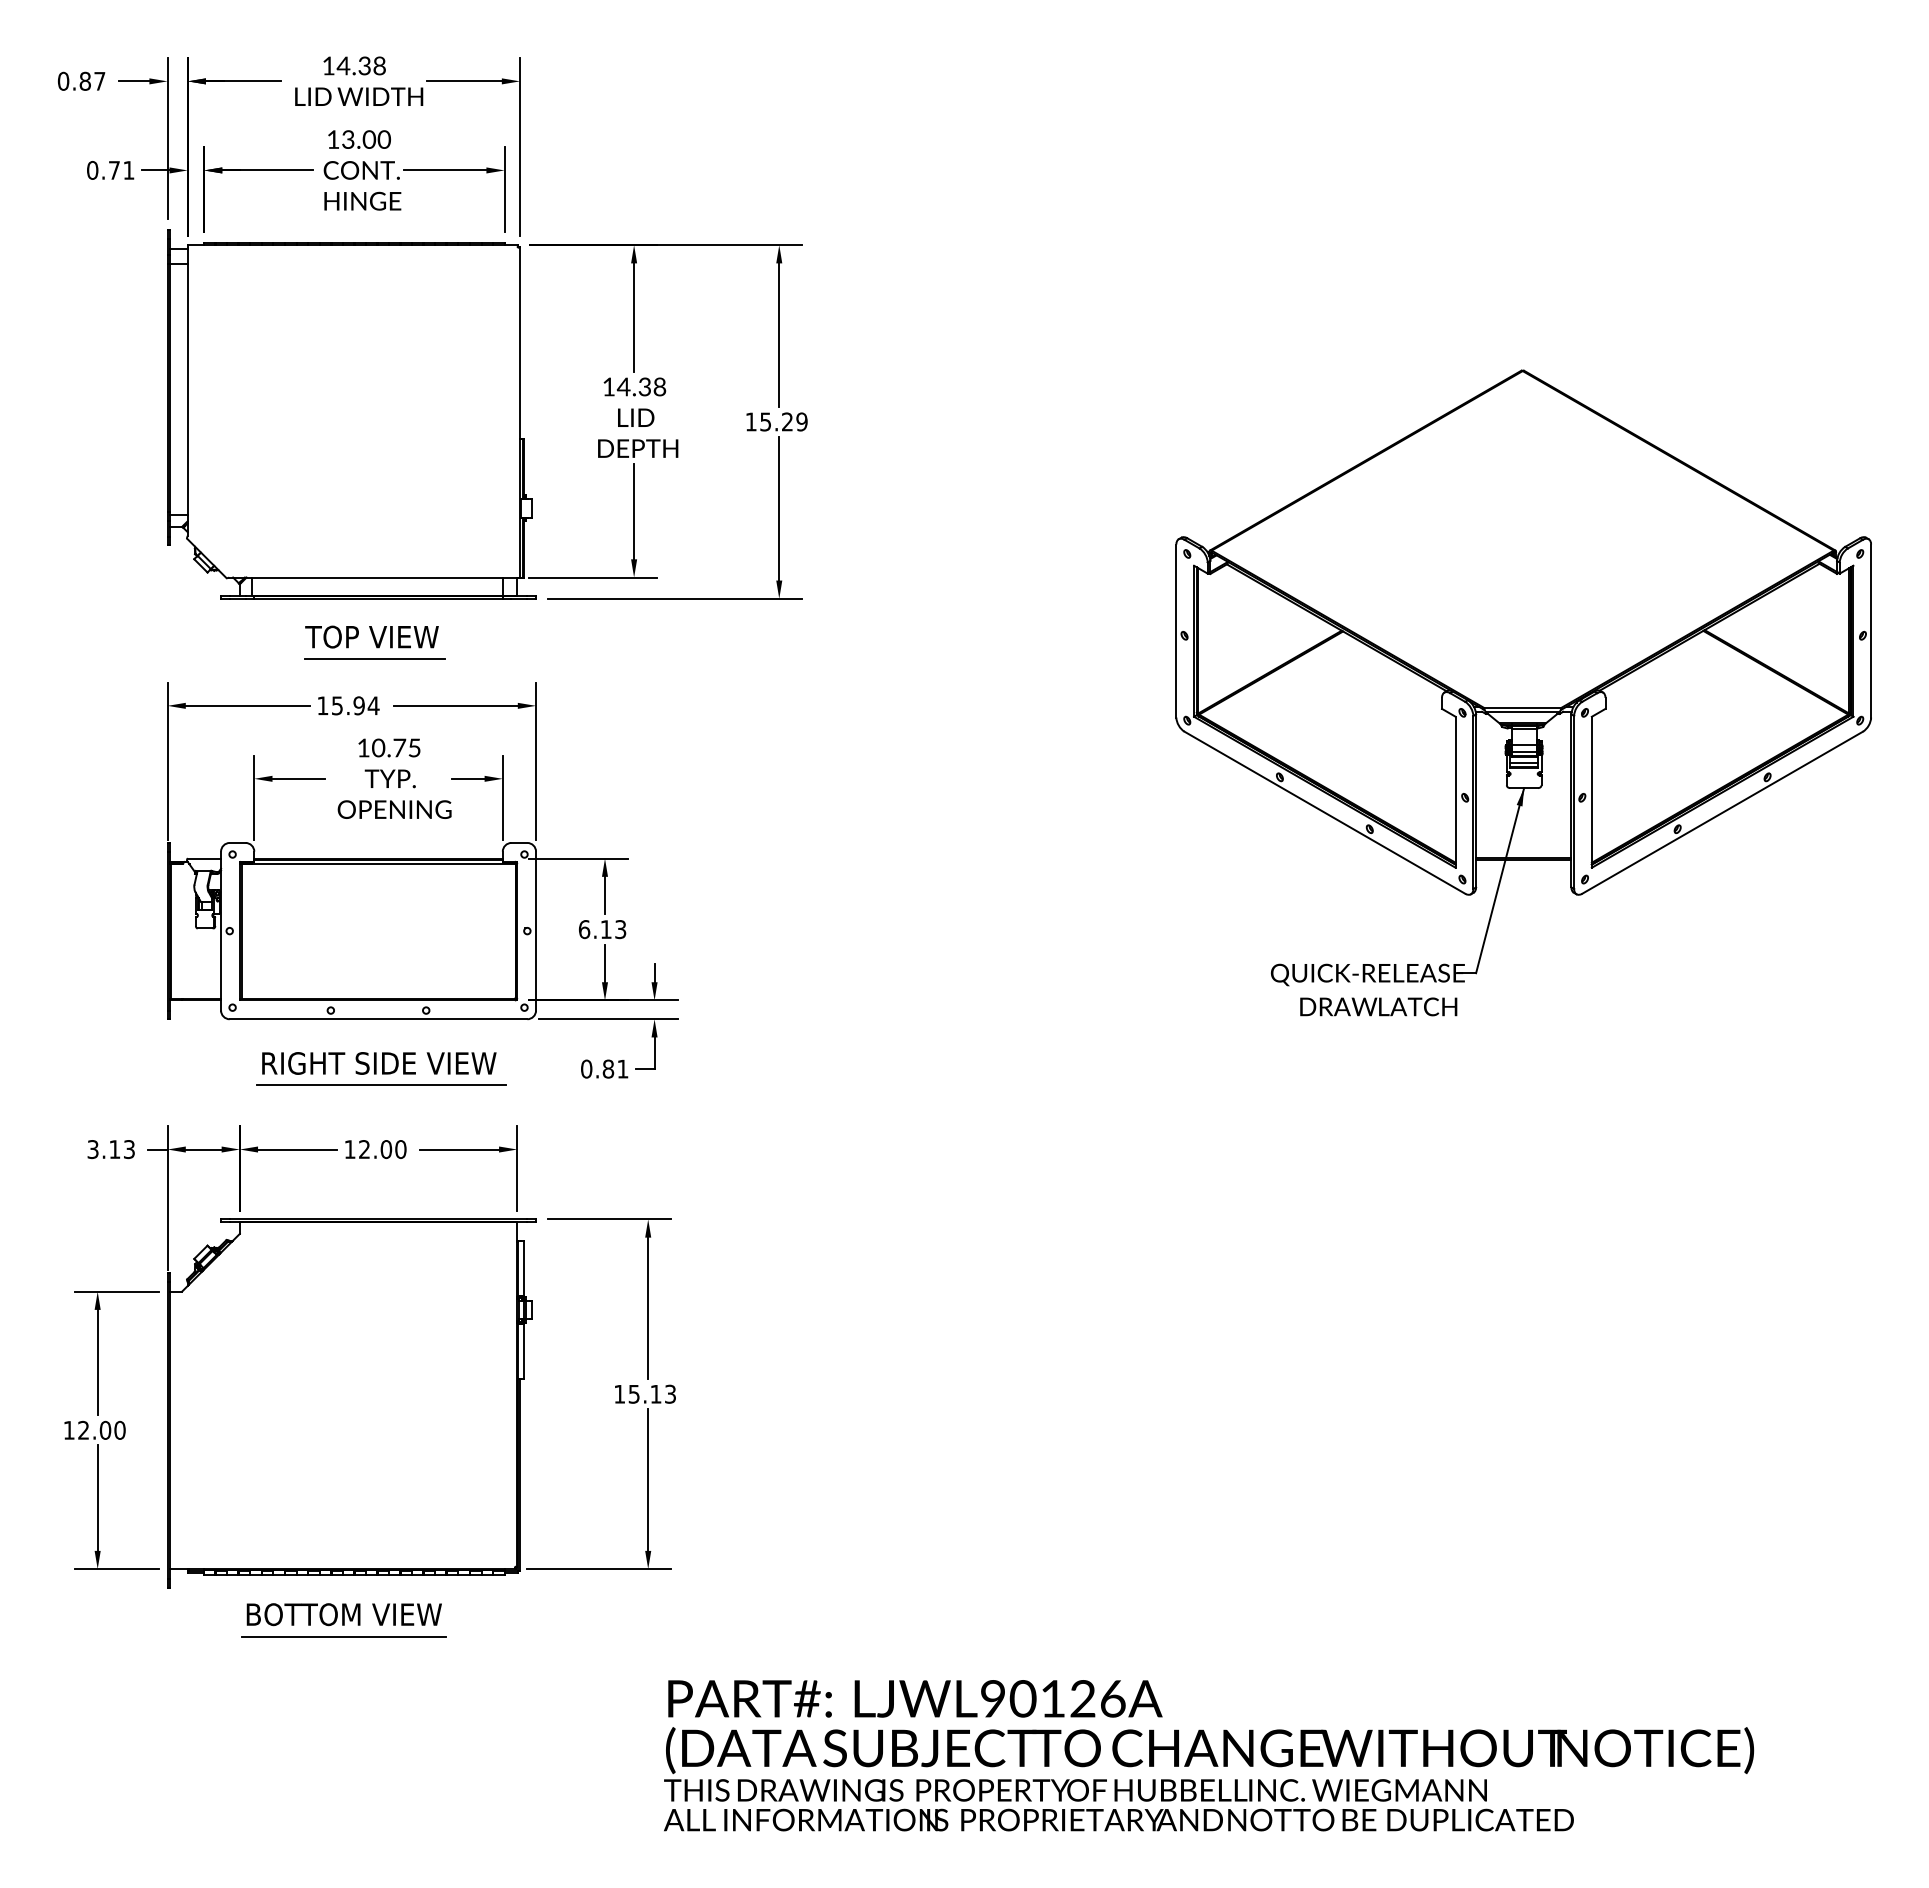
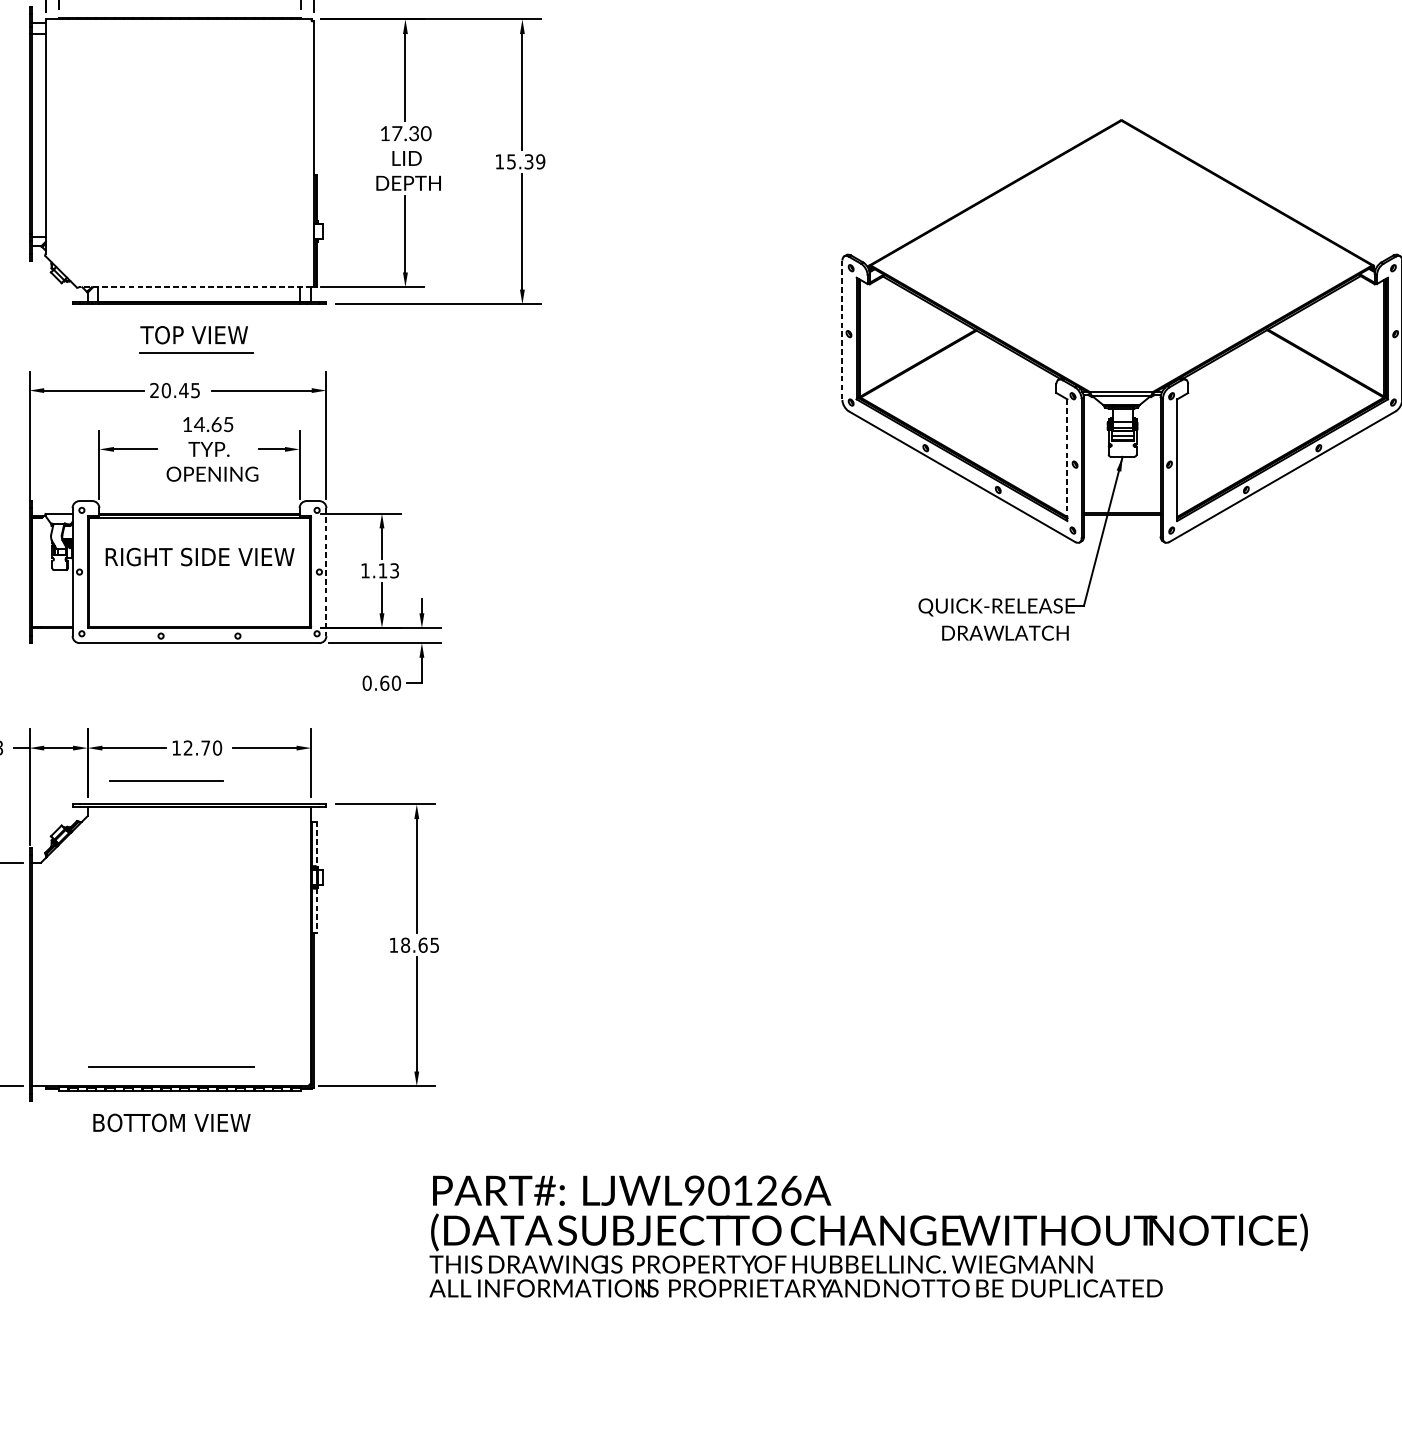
text: (641, 386) -> (411, 133), 14.38 -> 17.30
text: (787, 422) -> (529, 162), 15.29 -> 15.39
line: (373, 577) -> (195, 287), solid -> dashed
line: (1176, 631) -> (842, 330), solid -> dashed
text: (348, 705) -> (175, 390), 15.94 -> 20.45
text: (388, 747) -> (207, 424), 10.75 -> 14.65
line: (1455, 792) -> (1067, 460), solid -> dashed
text: (584, 929) -> (365, 570), 6.13 -> 1.13
line: (536, 931) -> (326, 572), solid -> dashed
text: (379, 1063) -> (200, 557), moved
text: (615, 1068) -> (390, 682), 0.81 -> 0.60
line: (381, 1085) -> (201, 696), removed
text: (386, 1149) -> (205, 748), 12.00 -> 12.70
line: (336, 1189) -> (165, 780), added
line: (523, 1269) -> (316, 844), solid -> dashed
line: (523, 1351) -> (316, 910), solid -> dashed
text: (651, 1393) -> (419, 944), 15.13 -> 18.65
line: (343, 1636) -> (171, 1067), moved

